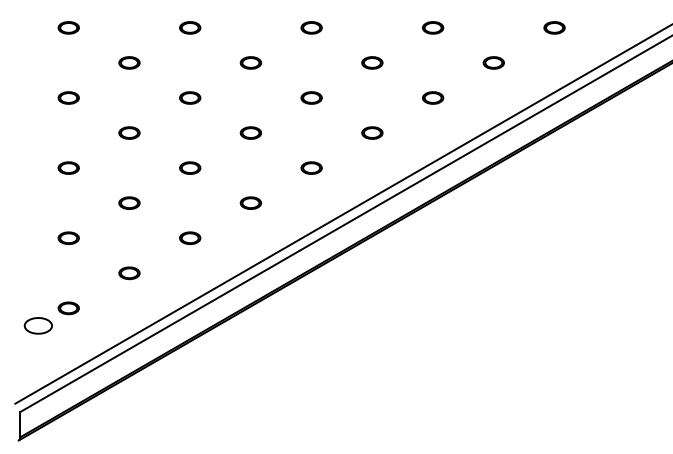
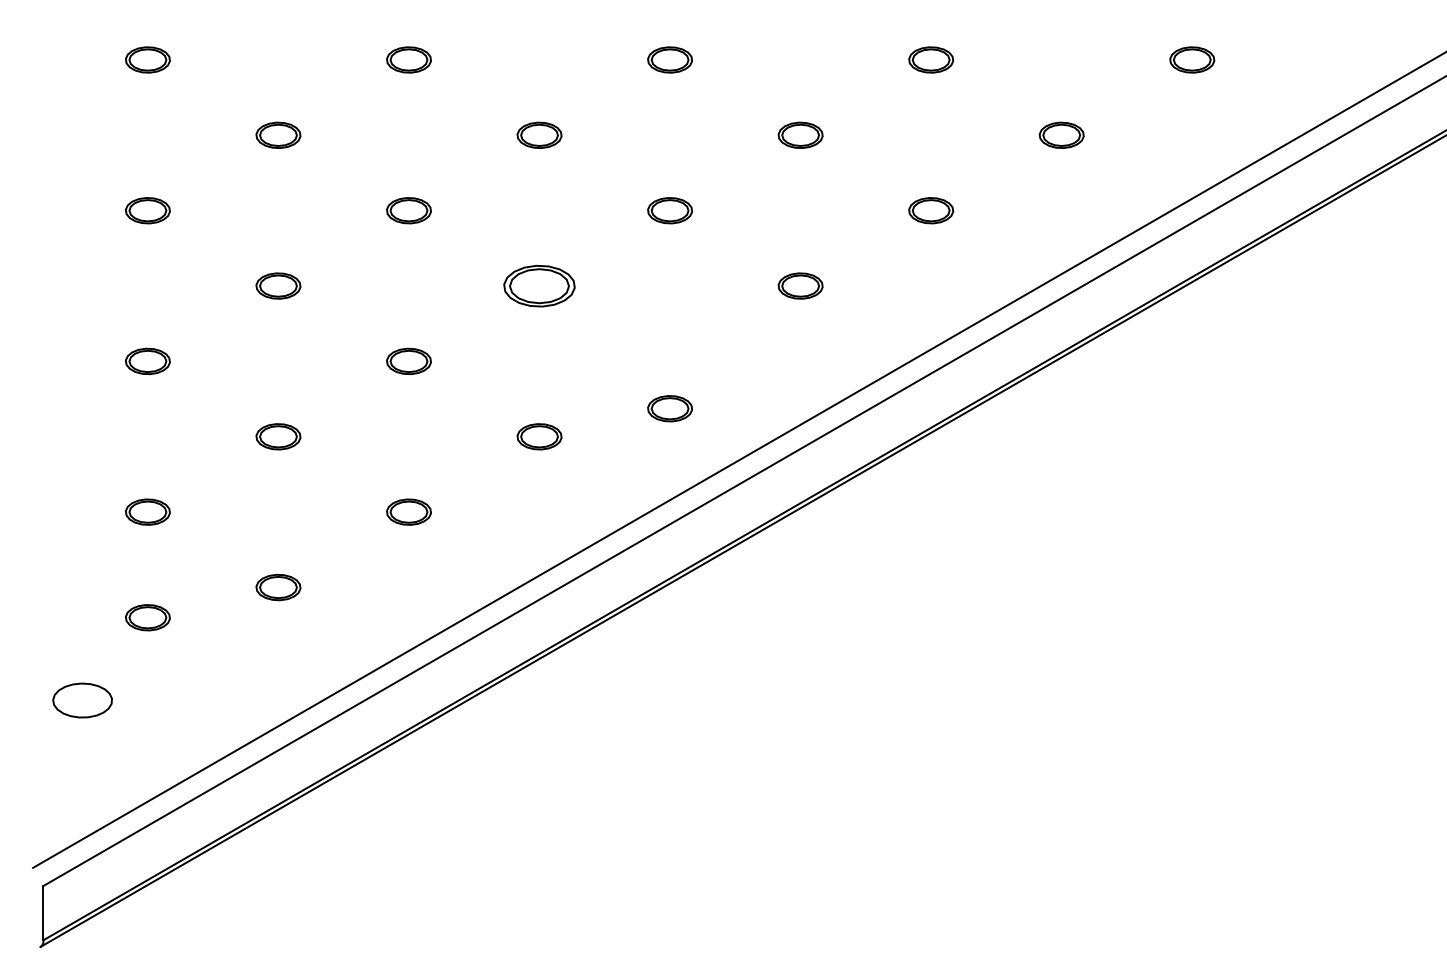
part: (250, 132) -> (538, 284), size x1.6
part: (311, 167) -> (669, 407), moved
part: (68, 308) -> (147, 618), moved

